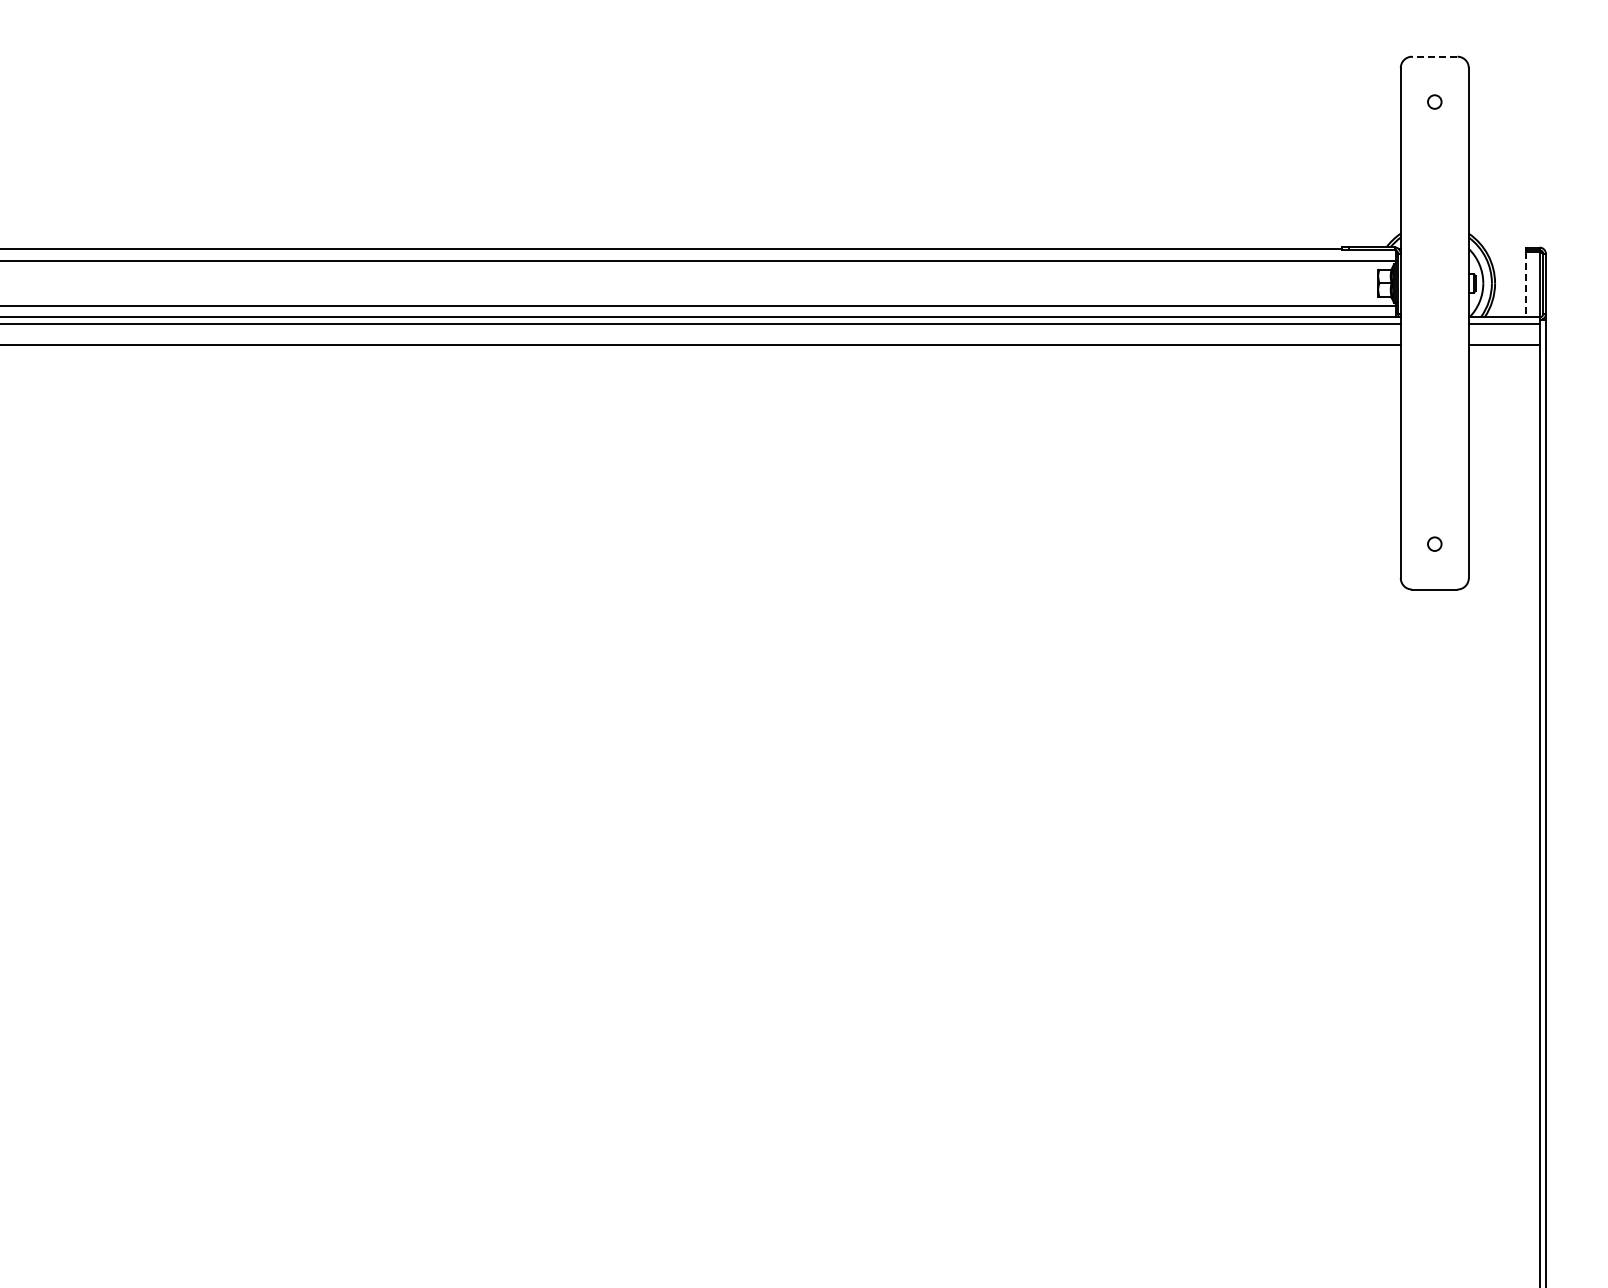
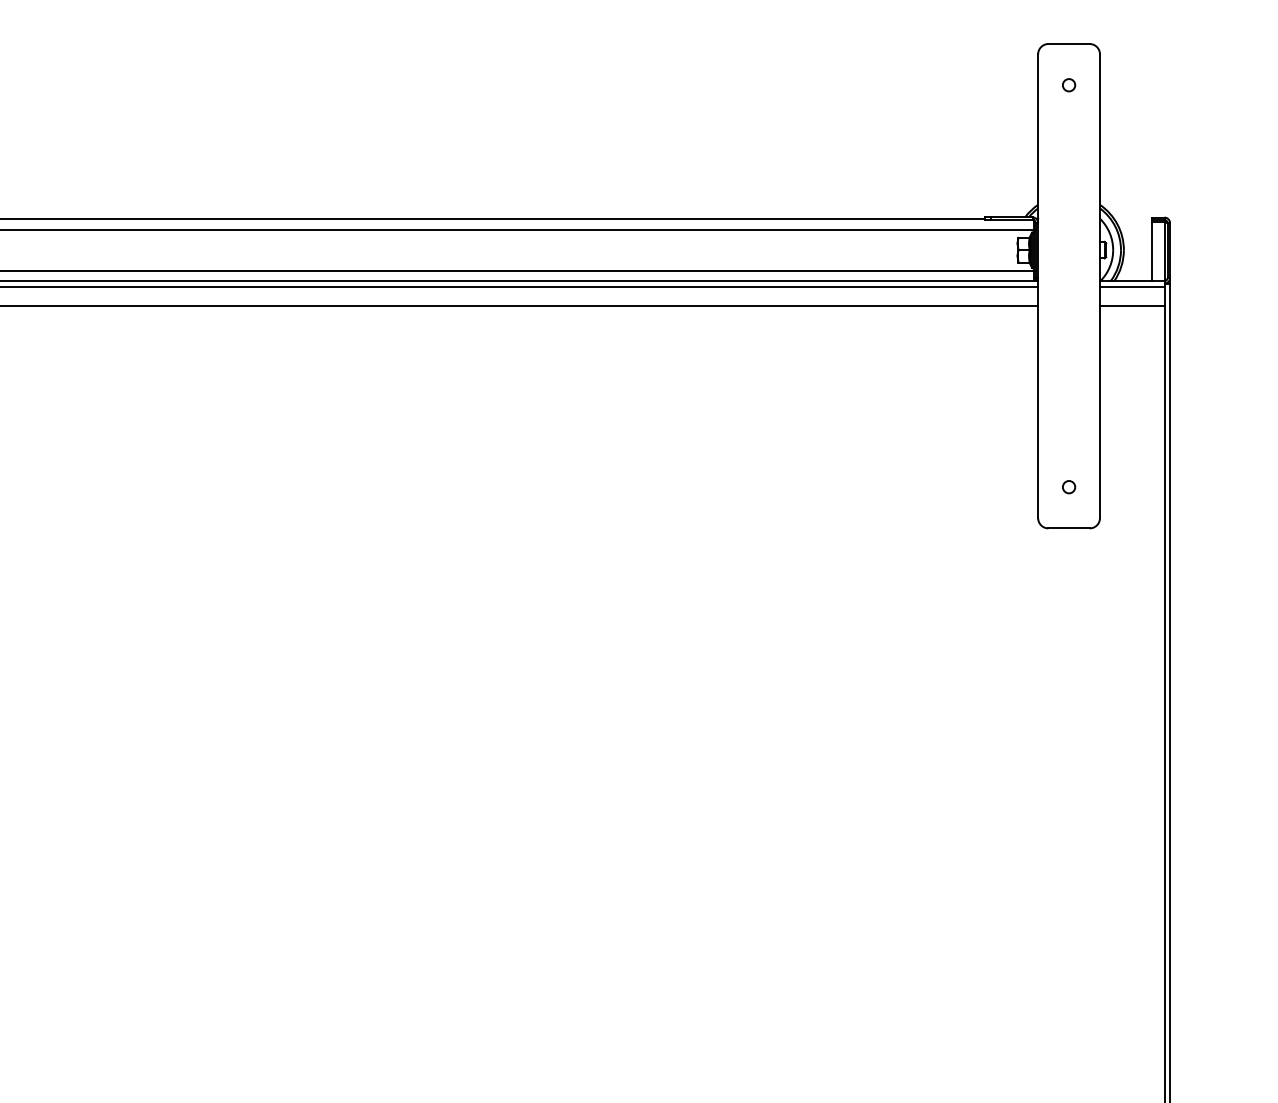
line: (1434, 56) -> (1068, 43), dashed -> solid
line: (1525, 284) -> (1151, 251), dashed -> solid

